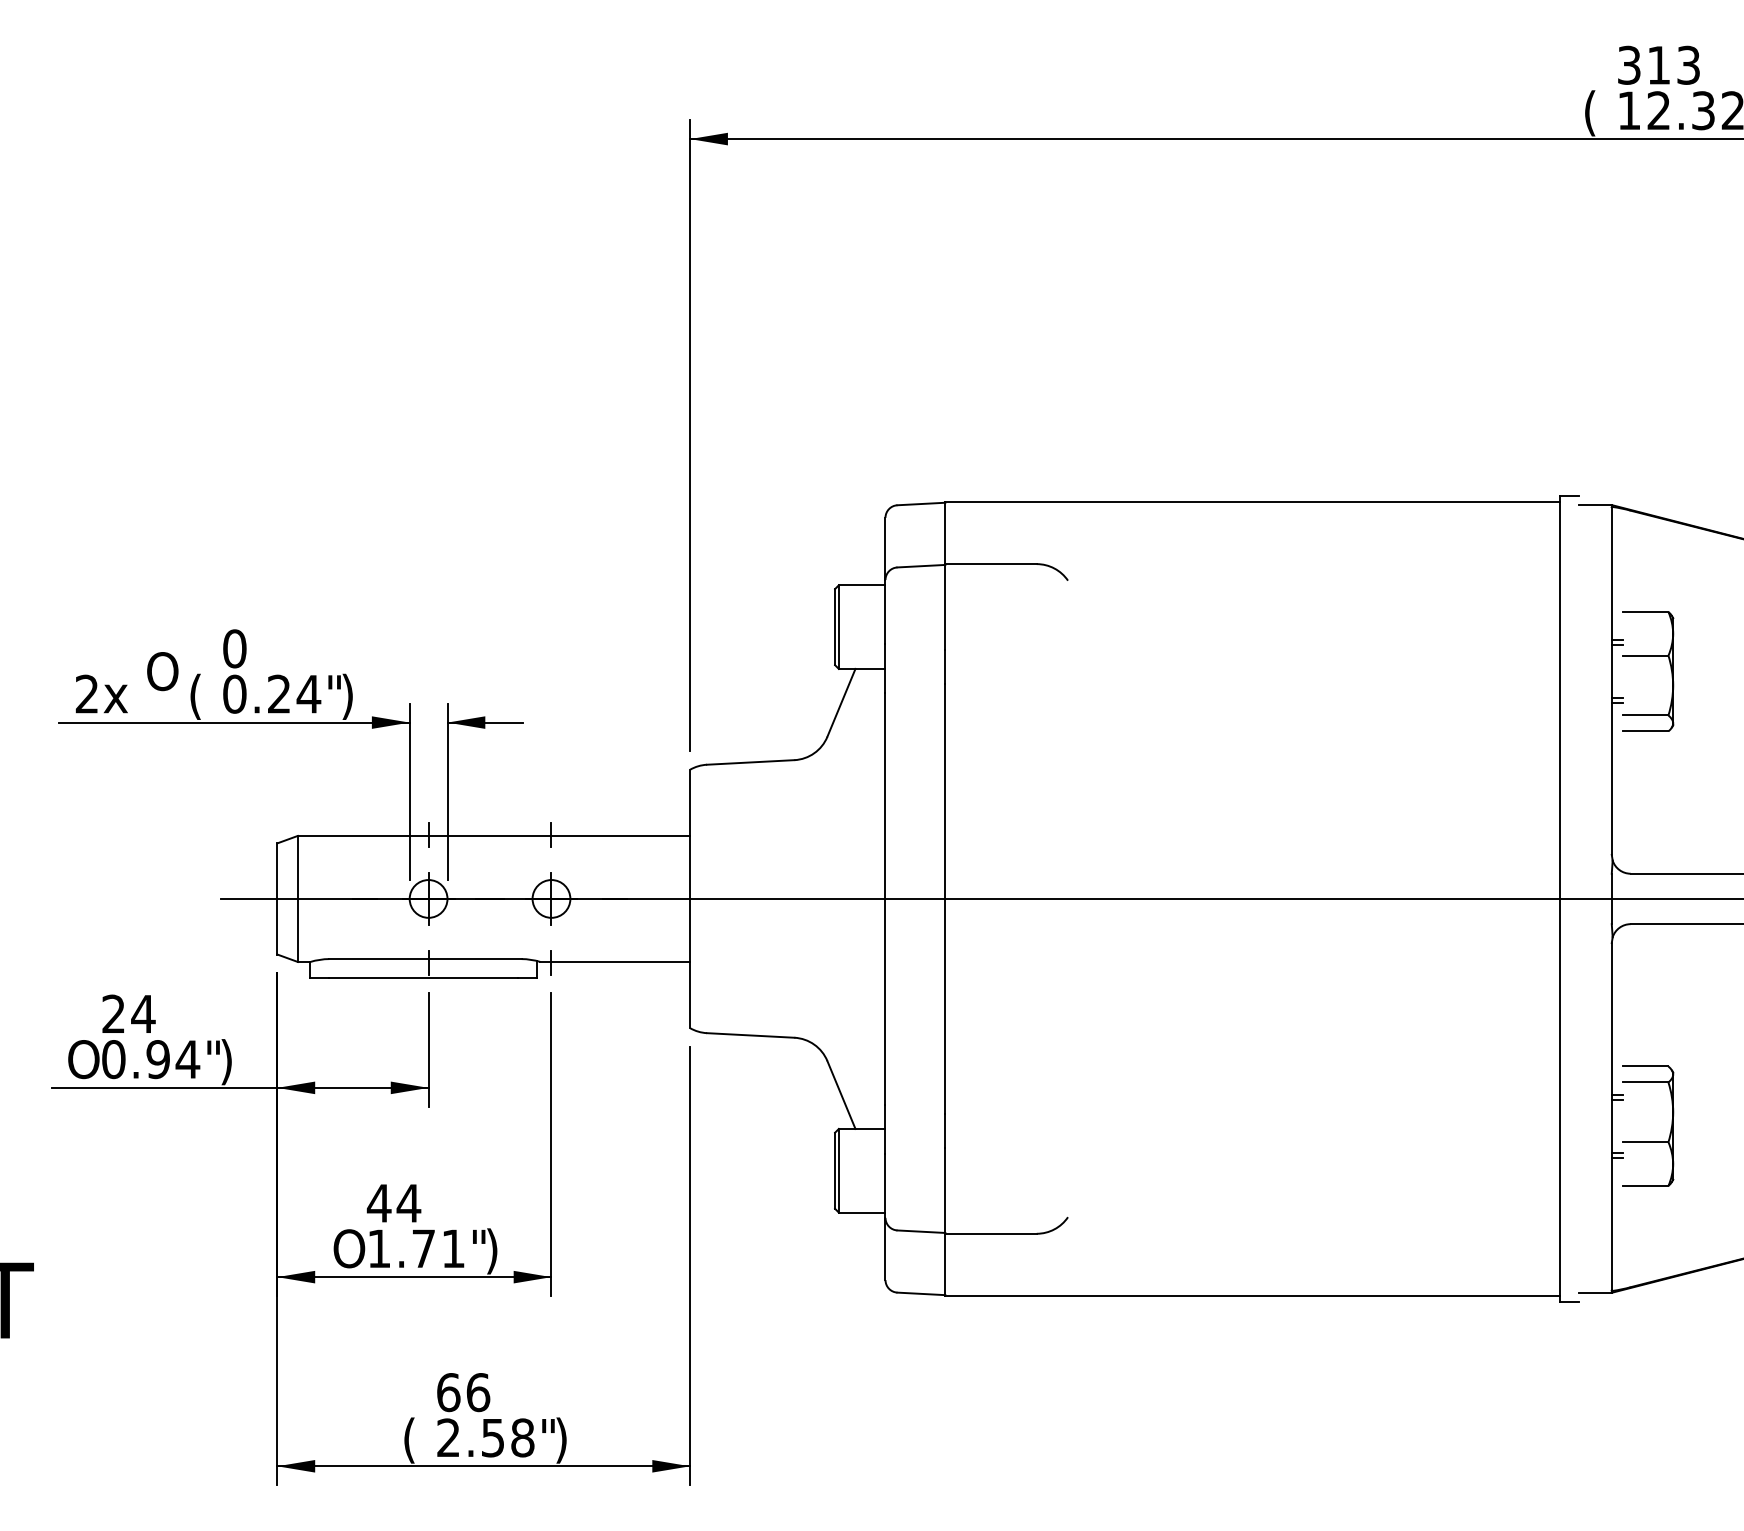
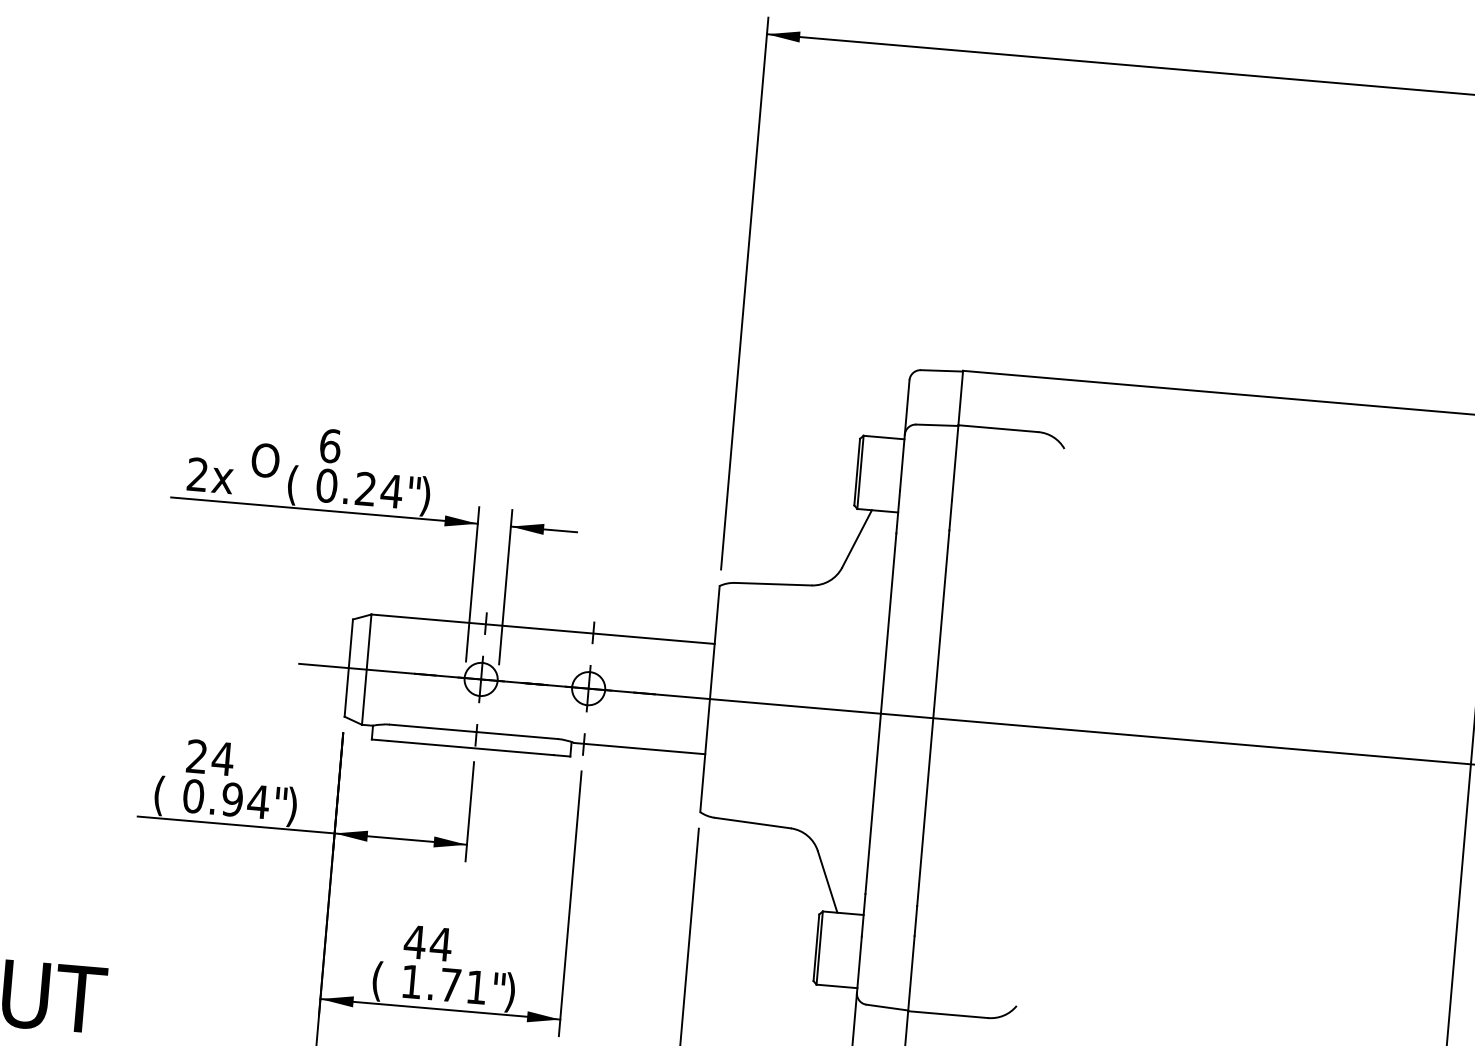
text: (234, 648) -> (330, 445), 0 -> 6
text: (83, 1062) -> (166, 796), O -> (
text: (349, 1251) -> (385, 982), O -> (

